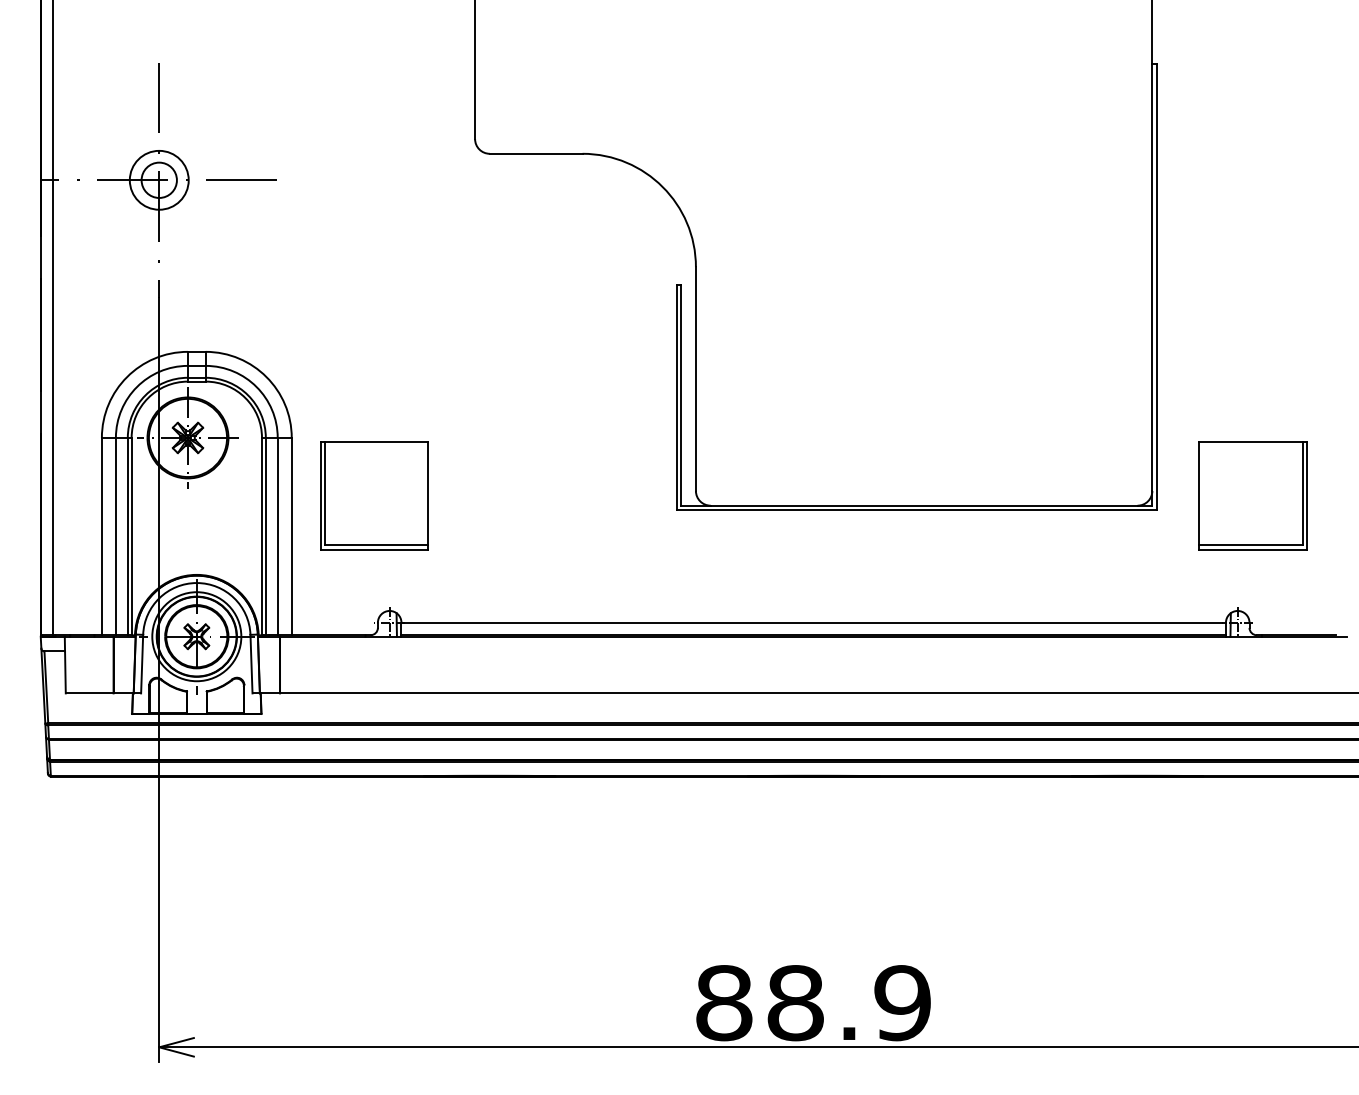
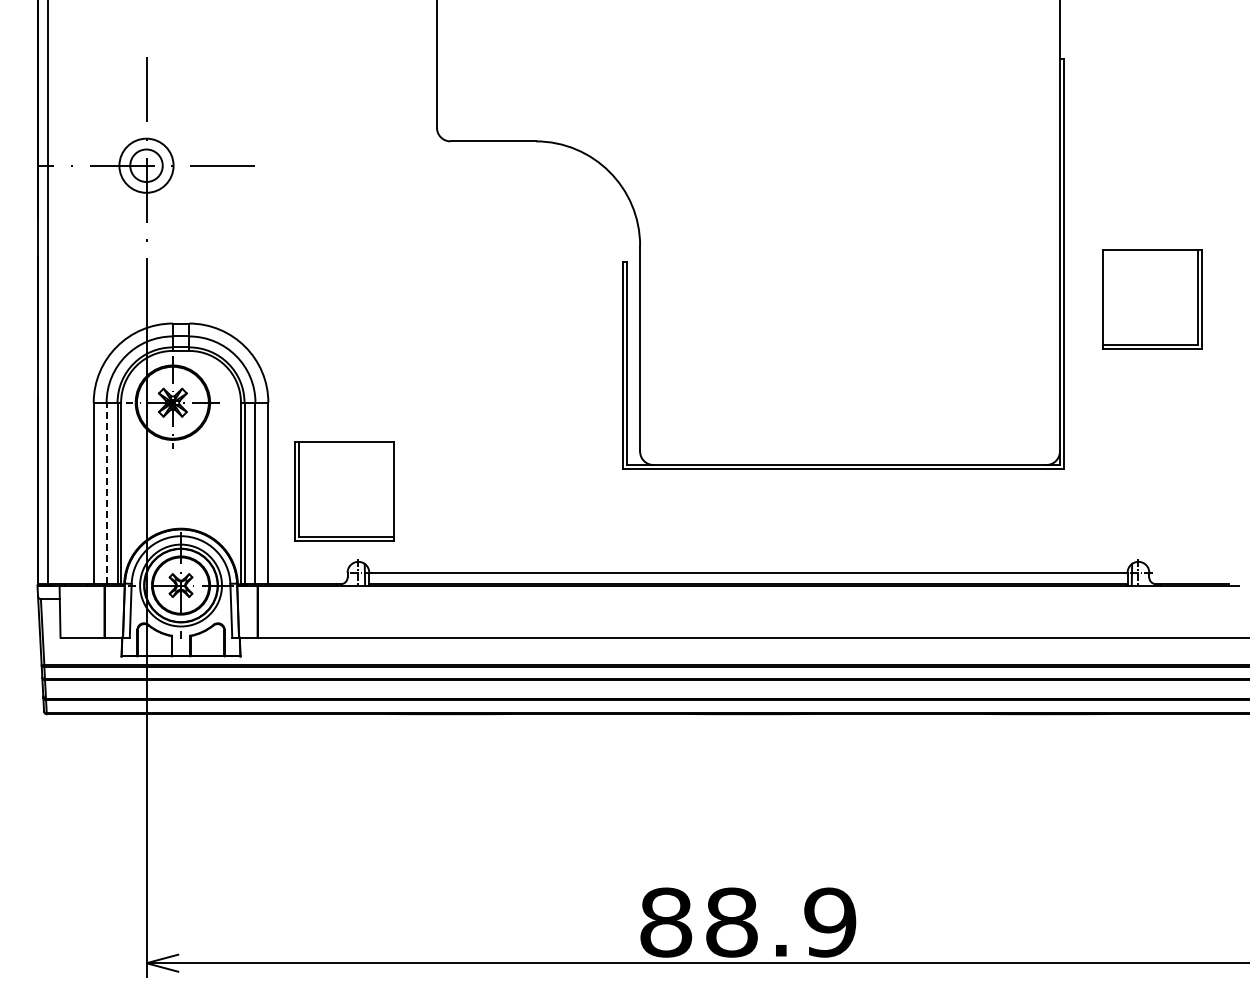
part: (374, 496) -> (344, 491), moved
part: (1252, 496) -> (1152, 299), moved
line: (115, 536) -> (106, 493), solid -> dashed

